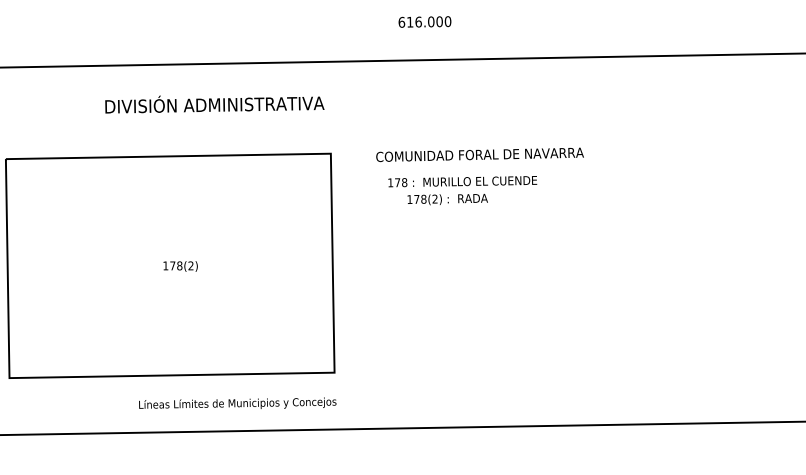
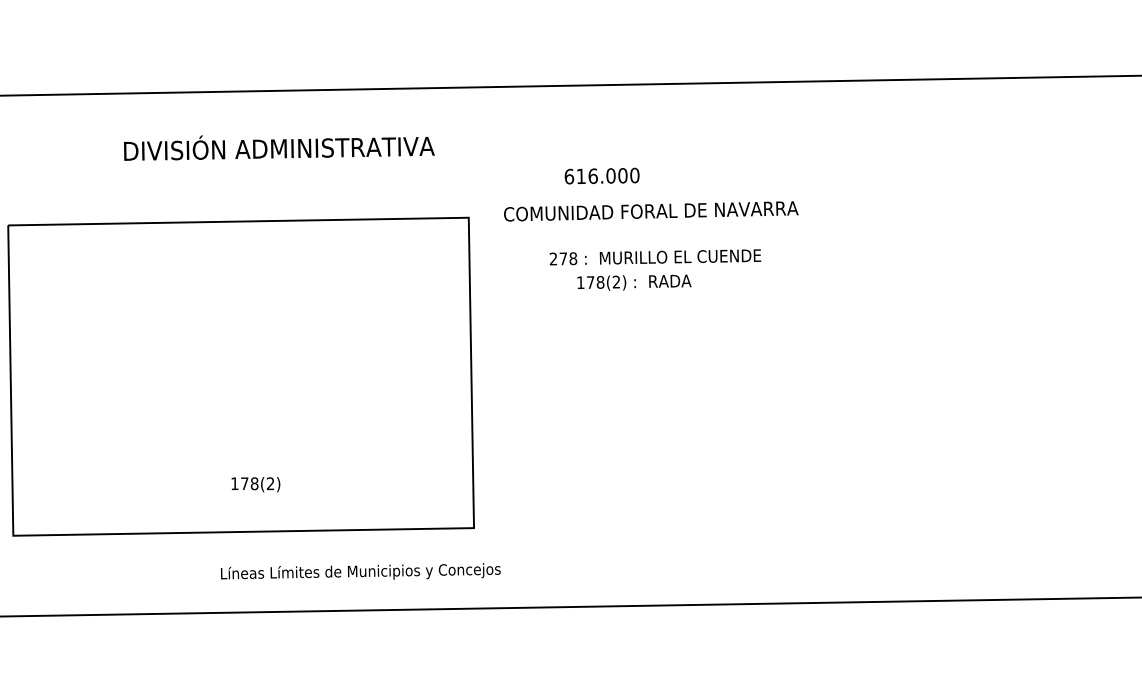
text: (424, 21) -> (601, 175), moved
text: (214, 104) -> (279, 147), moved
text: (480, 154) -> (651, 211), moved
text: (390, 182) -> (553, 258), 178 -> 278
text: (180, 266) -> (255, 484), moved
text: (237, 403) -> (360, 571), moved

